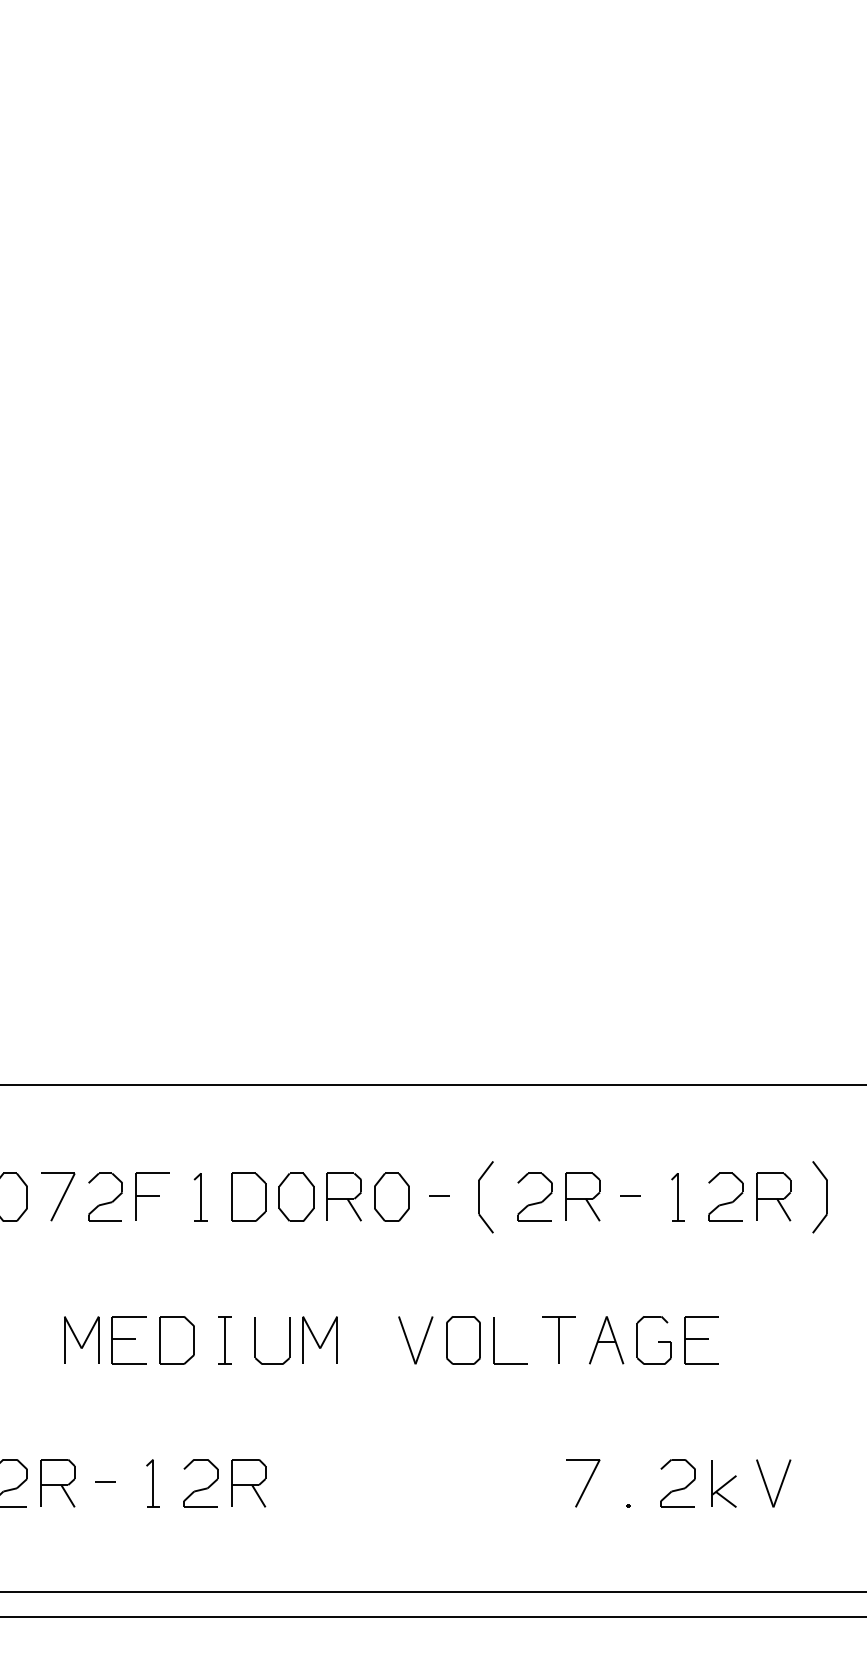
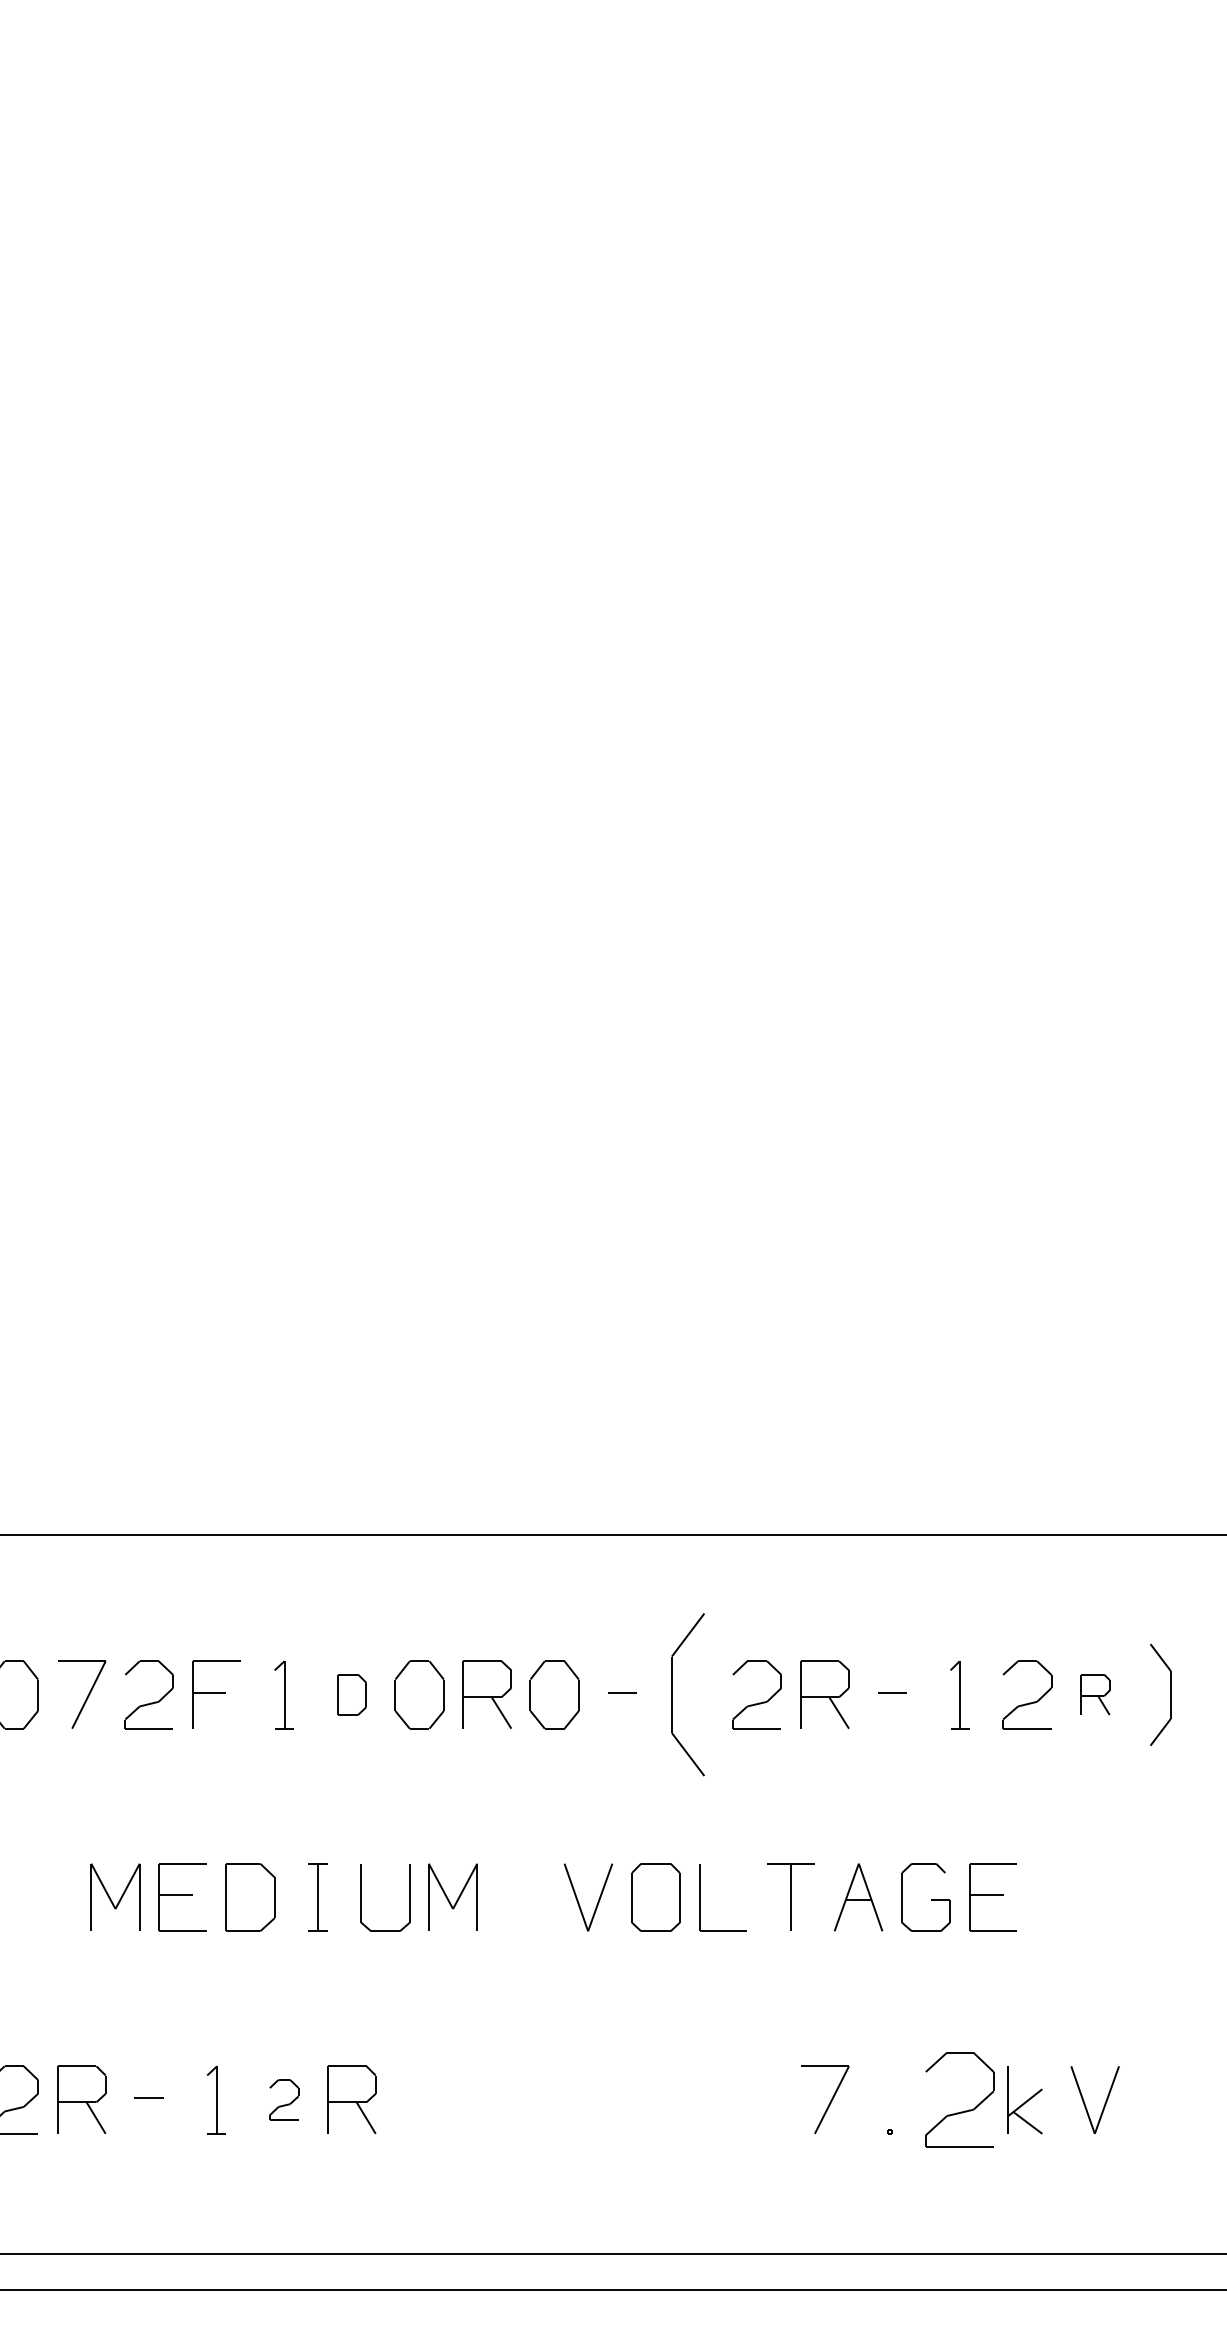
part: (248, 1196) -> (351, 1693), size x0.6
part: (773, 1196) -> (1094, 1693), size x0.6
part: (485, 1197) -> (687, 1695), size x1.6
part: (200, 1483) -> (283, 2100), size x0.6
part: (677, 1483) -> (958, 2100), size x1.4

